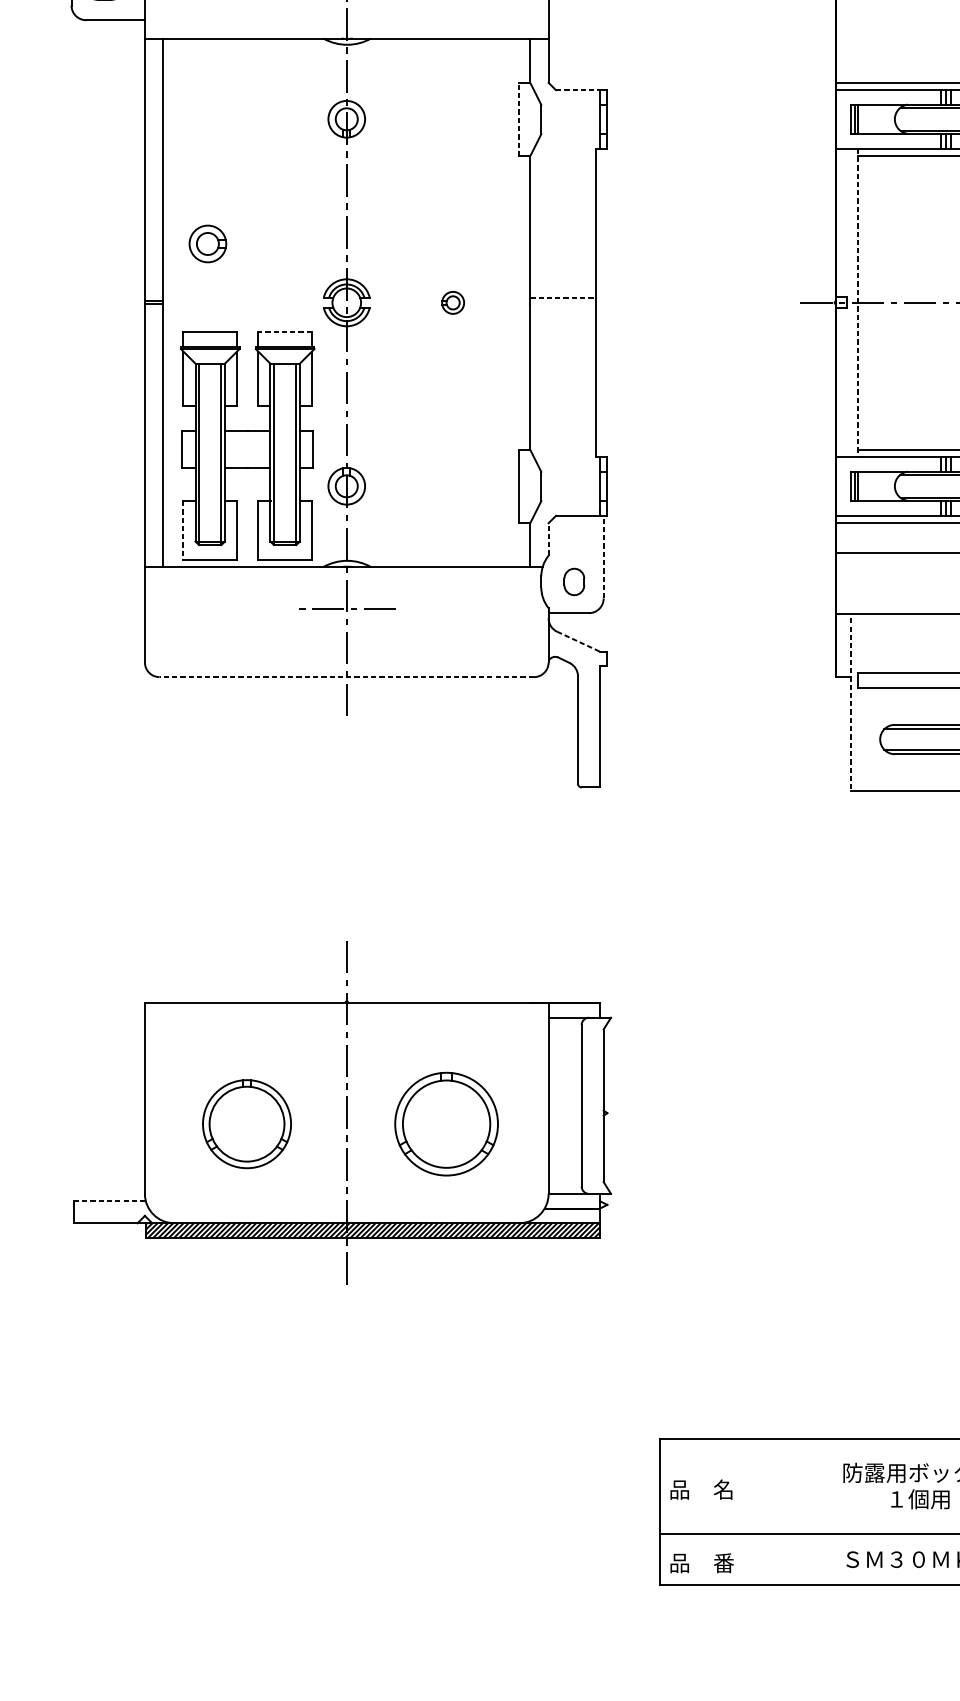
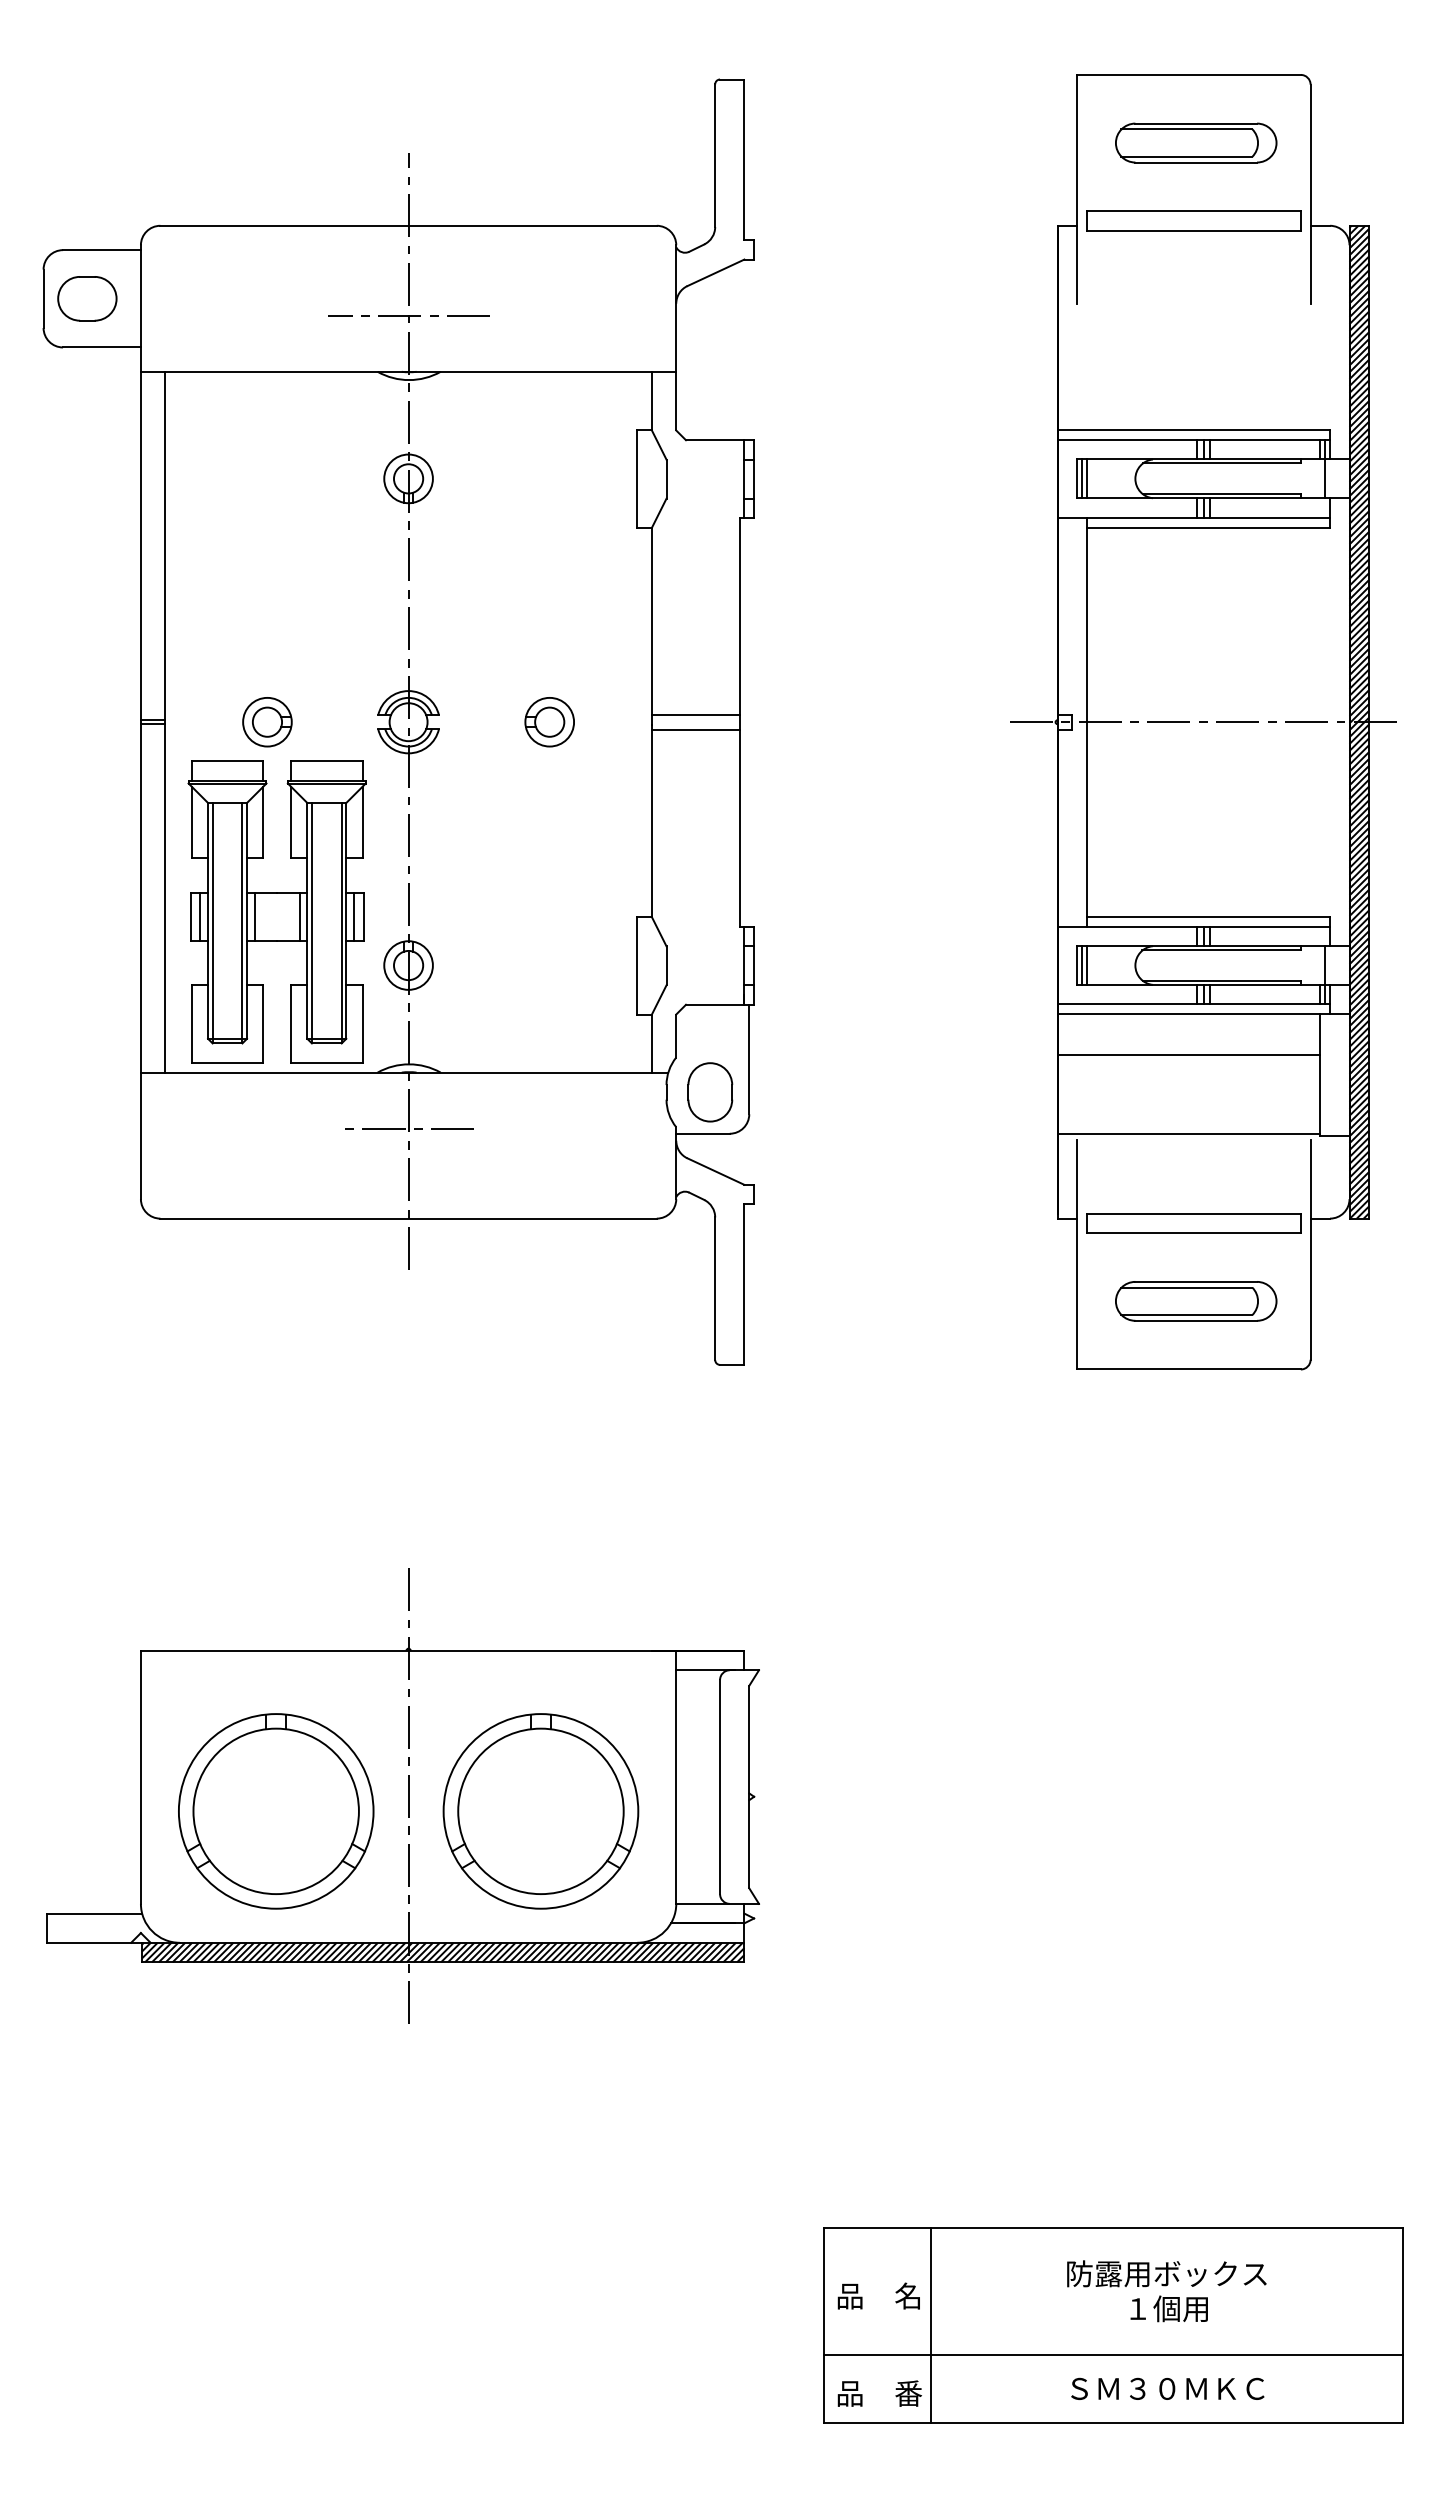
line: (578, 90) -> (715, 440), dashed -> solid
line: (519, 119) -> (637, 479), dashed -> solid
part: (207, 244) -> (267, 722), moved
line: (563, 297) -> (695, 715), dashed -> solid
part: (453, 303) -> (549, 722), size x1.67
line: (857, 303) -> (1086, 722), dashed -> solid
line: (563, 308) -> (695, 729), added
line: (284, 332) -> (326, 761), dashed -> solid
line: (189, 449) -> (200, 916), added
line: (230, 449) -> (254, 916), added
line: (264, 449) -> (299, 916), added
line: (305, 449) -> (354, 916), added
line: (183, 530) -> (191, 1023), dashed -> solid
line: (548, 539) -> (676, 1036), dashed -> solid
line: (603, 557) -> (749, 1059), dashed -> solid
part: (574, 582) -> (710, 1092), size x1.67
line: (578, 641) -> (716, 1171), dashed -> solid
line: (346, 677) -> (408, 1218), dashed -> solid
line: (851, 704) -> (1077, 1254), dashed -> solid
part: (247, 1124) -> (276, 1811), size x1.67
part: (446, 1124) -> (540, 1811), size x1.43
line: (109, 1201) -> (94, 1913), dashed -> solid
line: (741, 1511) -> (931, 2325), added

